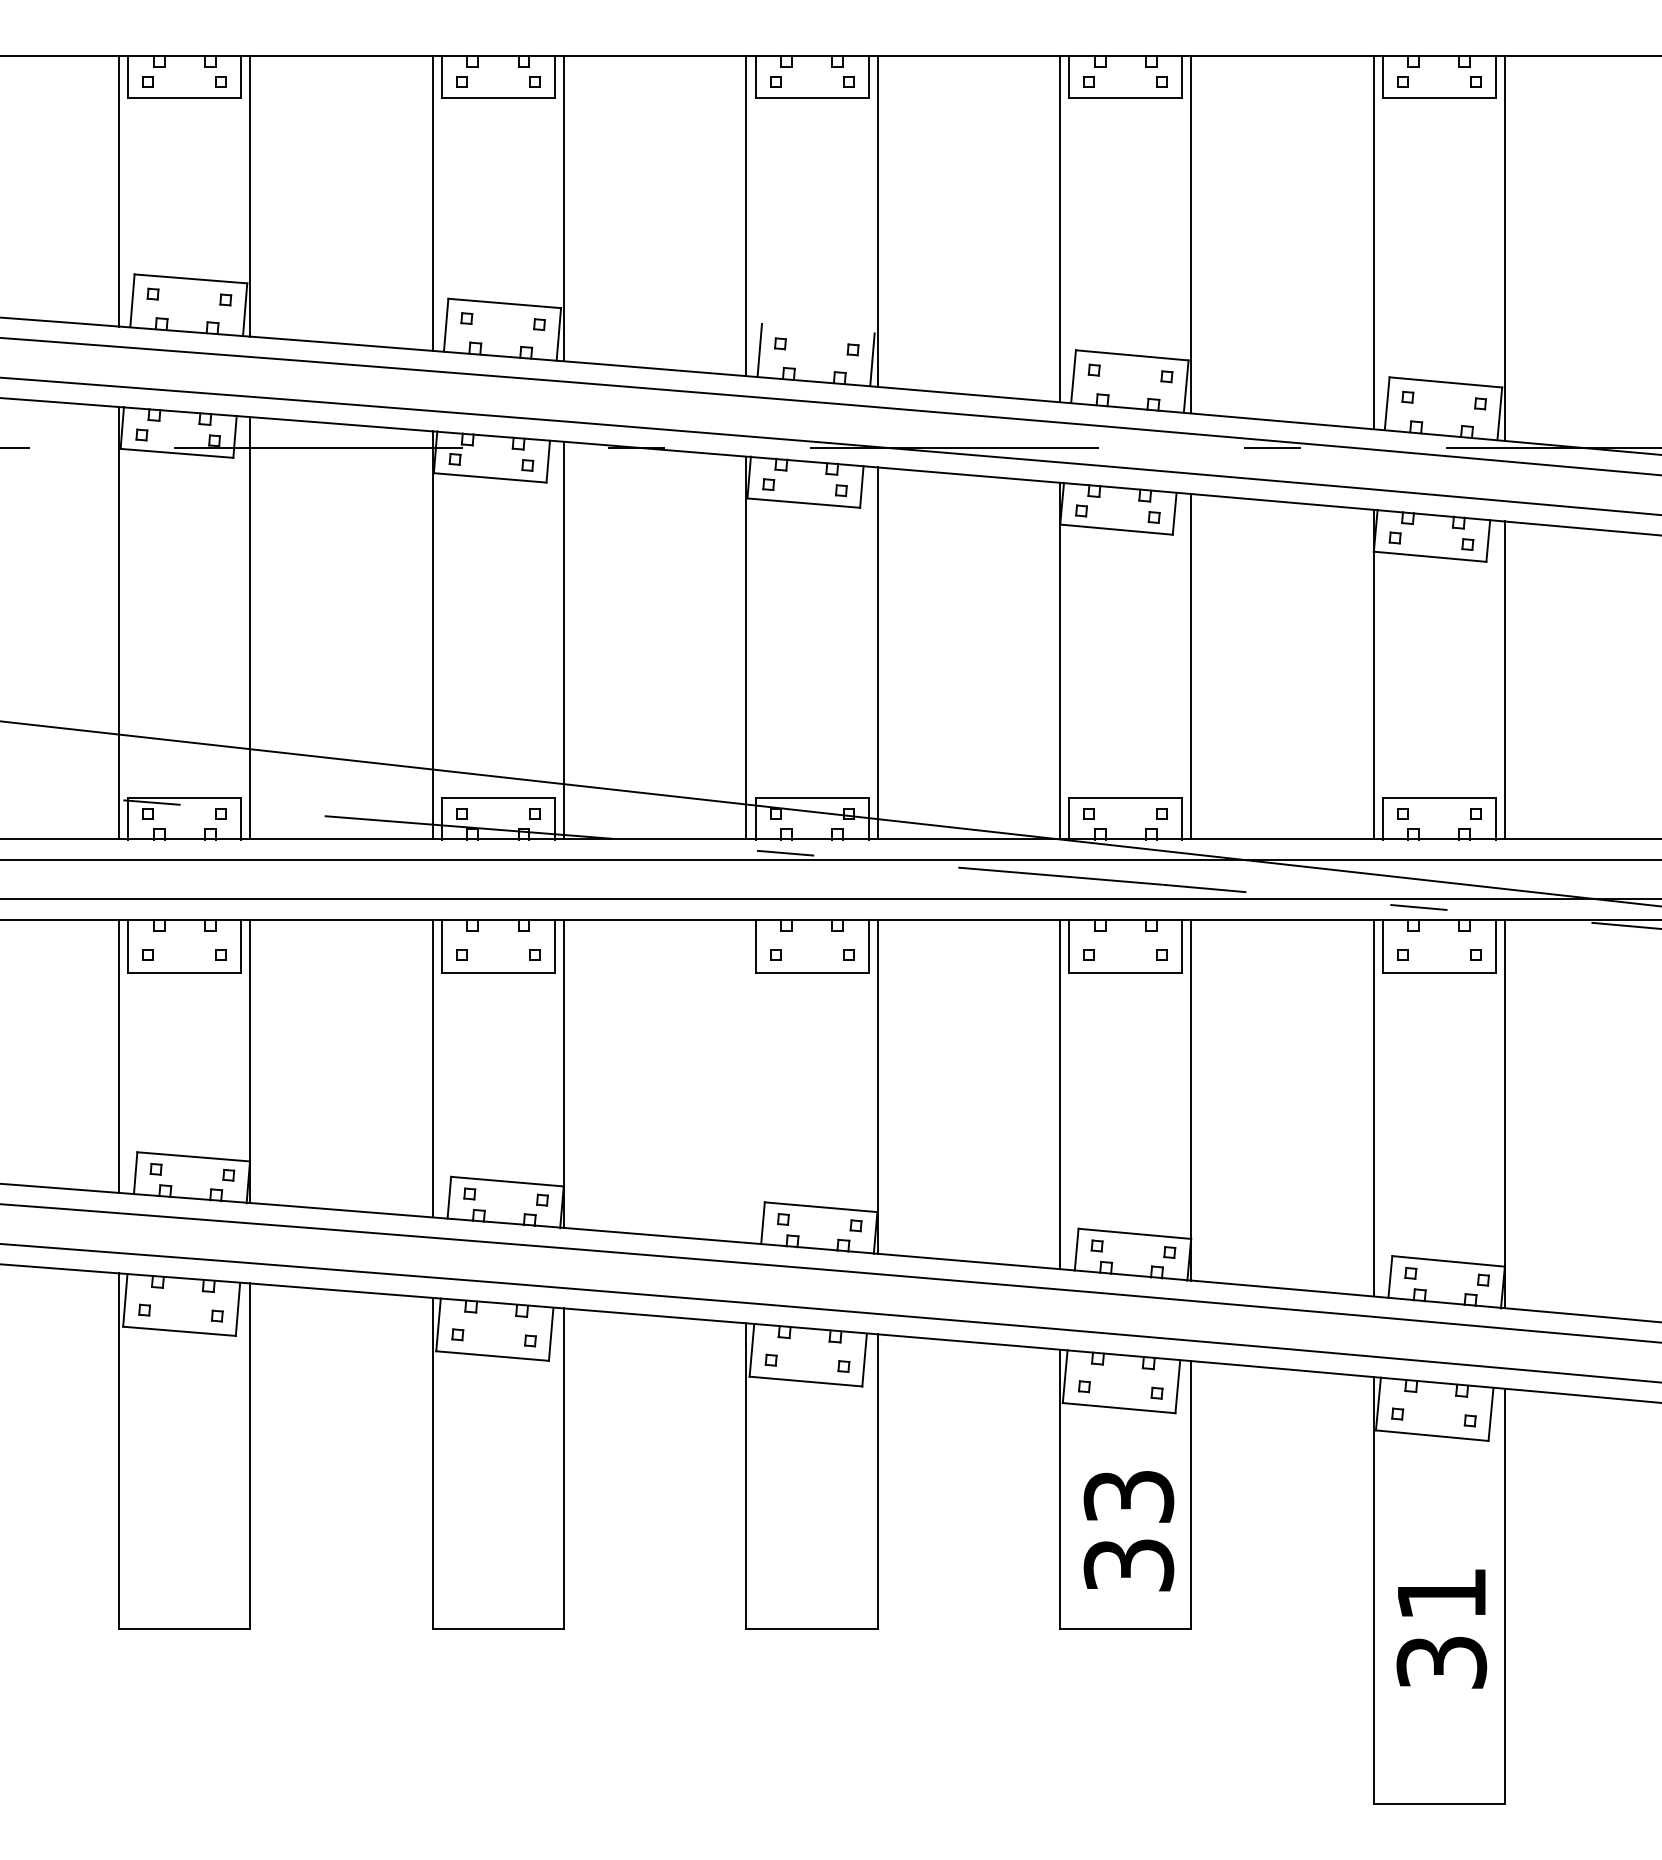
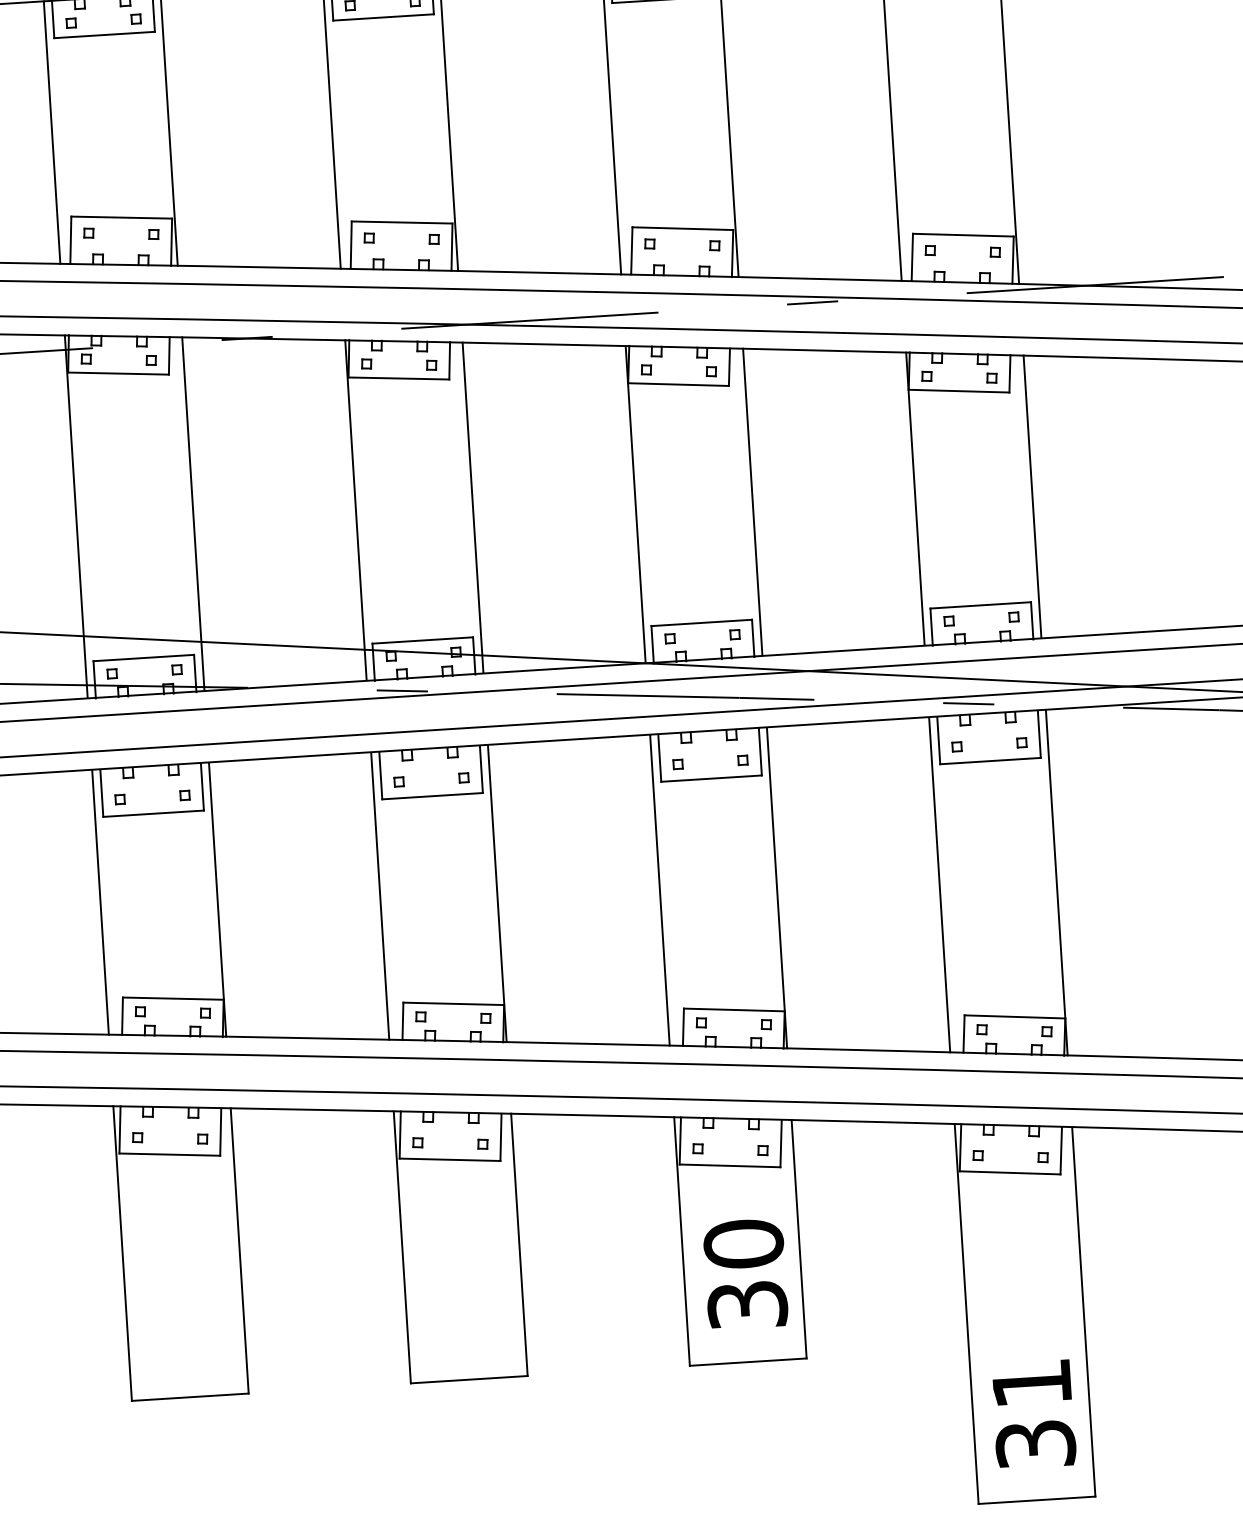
line: (818, 328) -> (402, 222), added
line: (746, 1081) -> (380, 896), added
text: (1128, 1496) -> (743, 1243), 33 -> 30
text: (1441, 1628) -> (1033, 1414), moved

